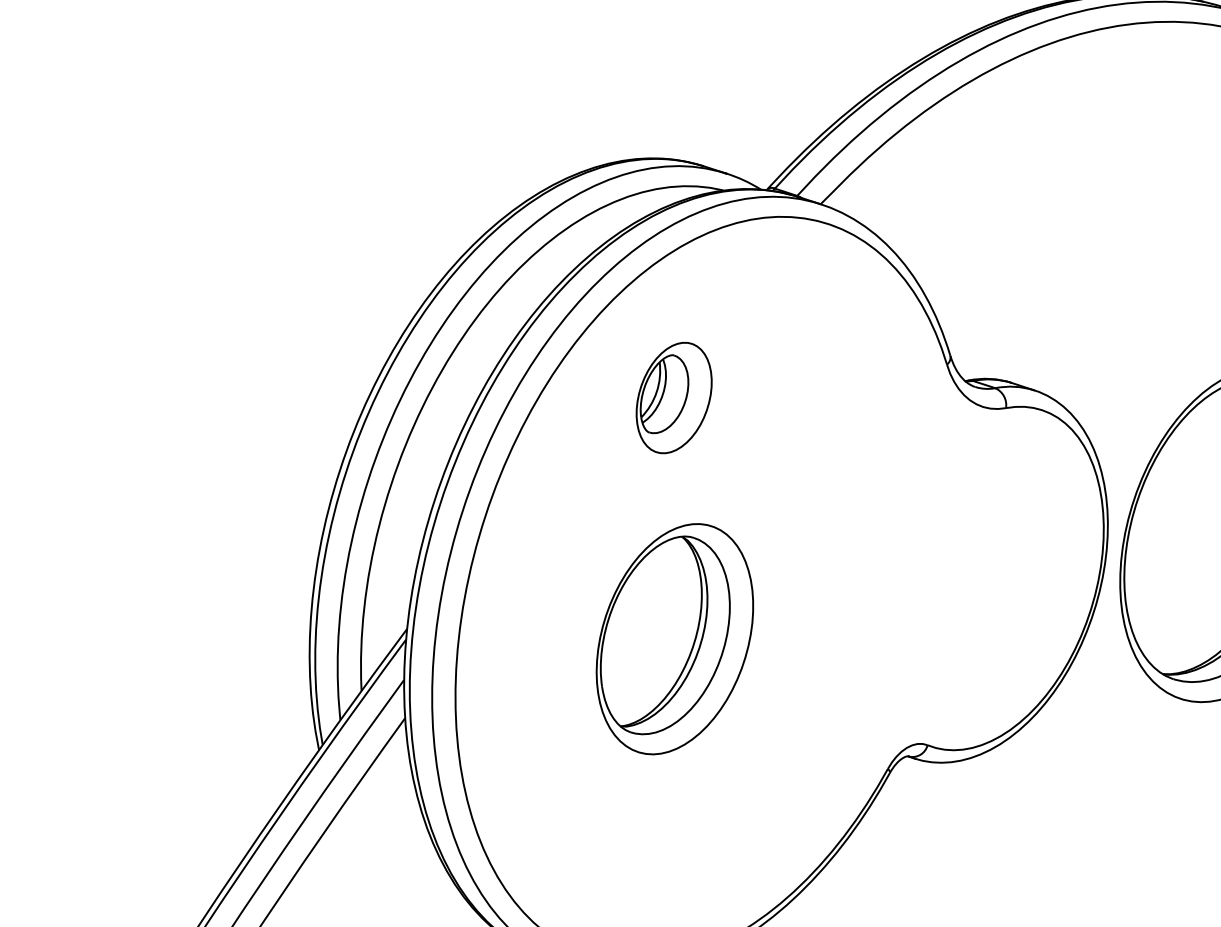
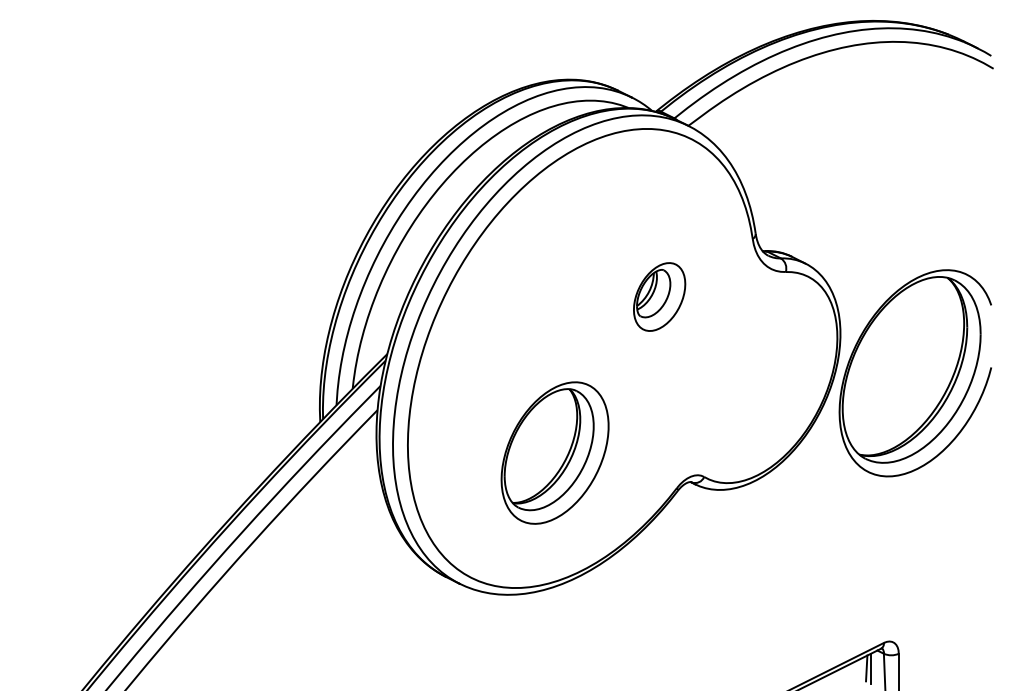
part: (673, 397) -> (659, 296), moved
part: (673, 638) -> (554, 452), moved

